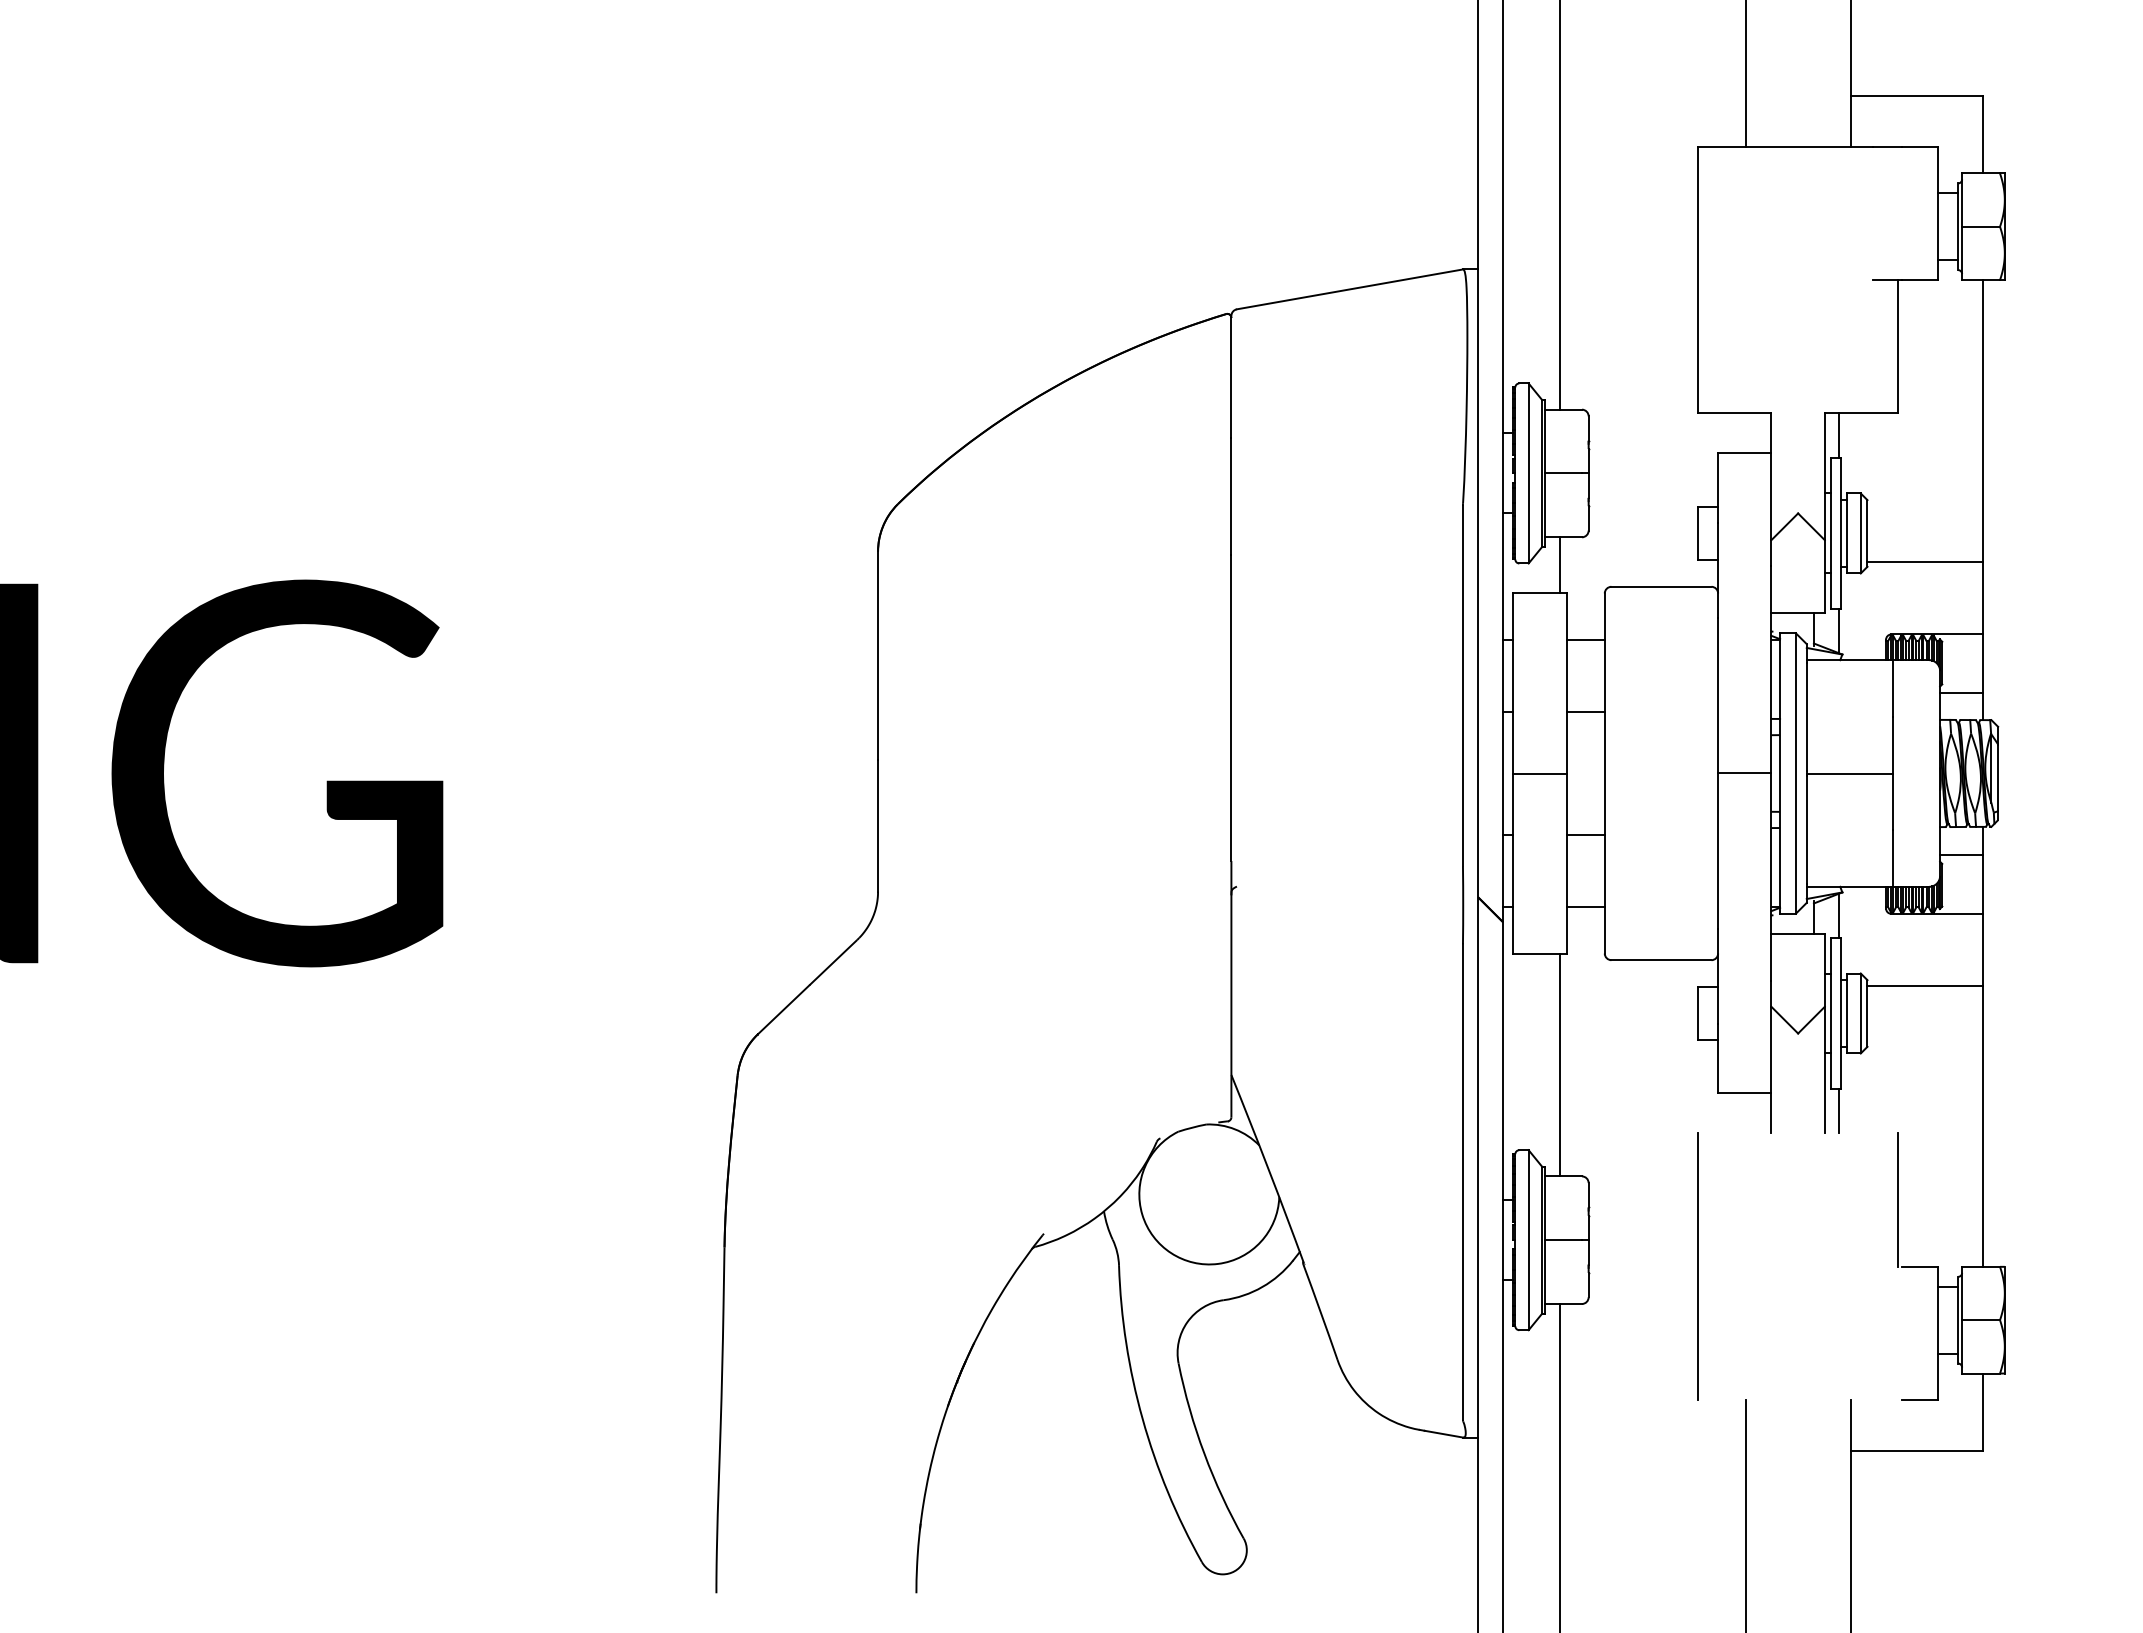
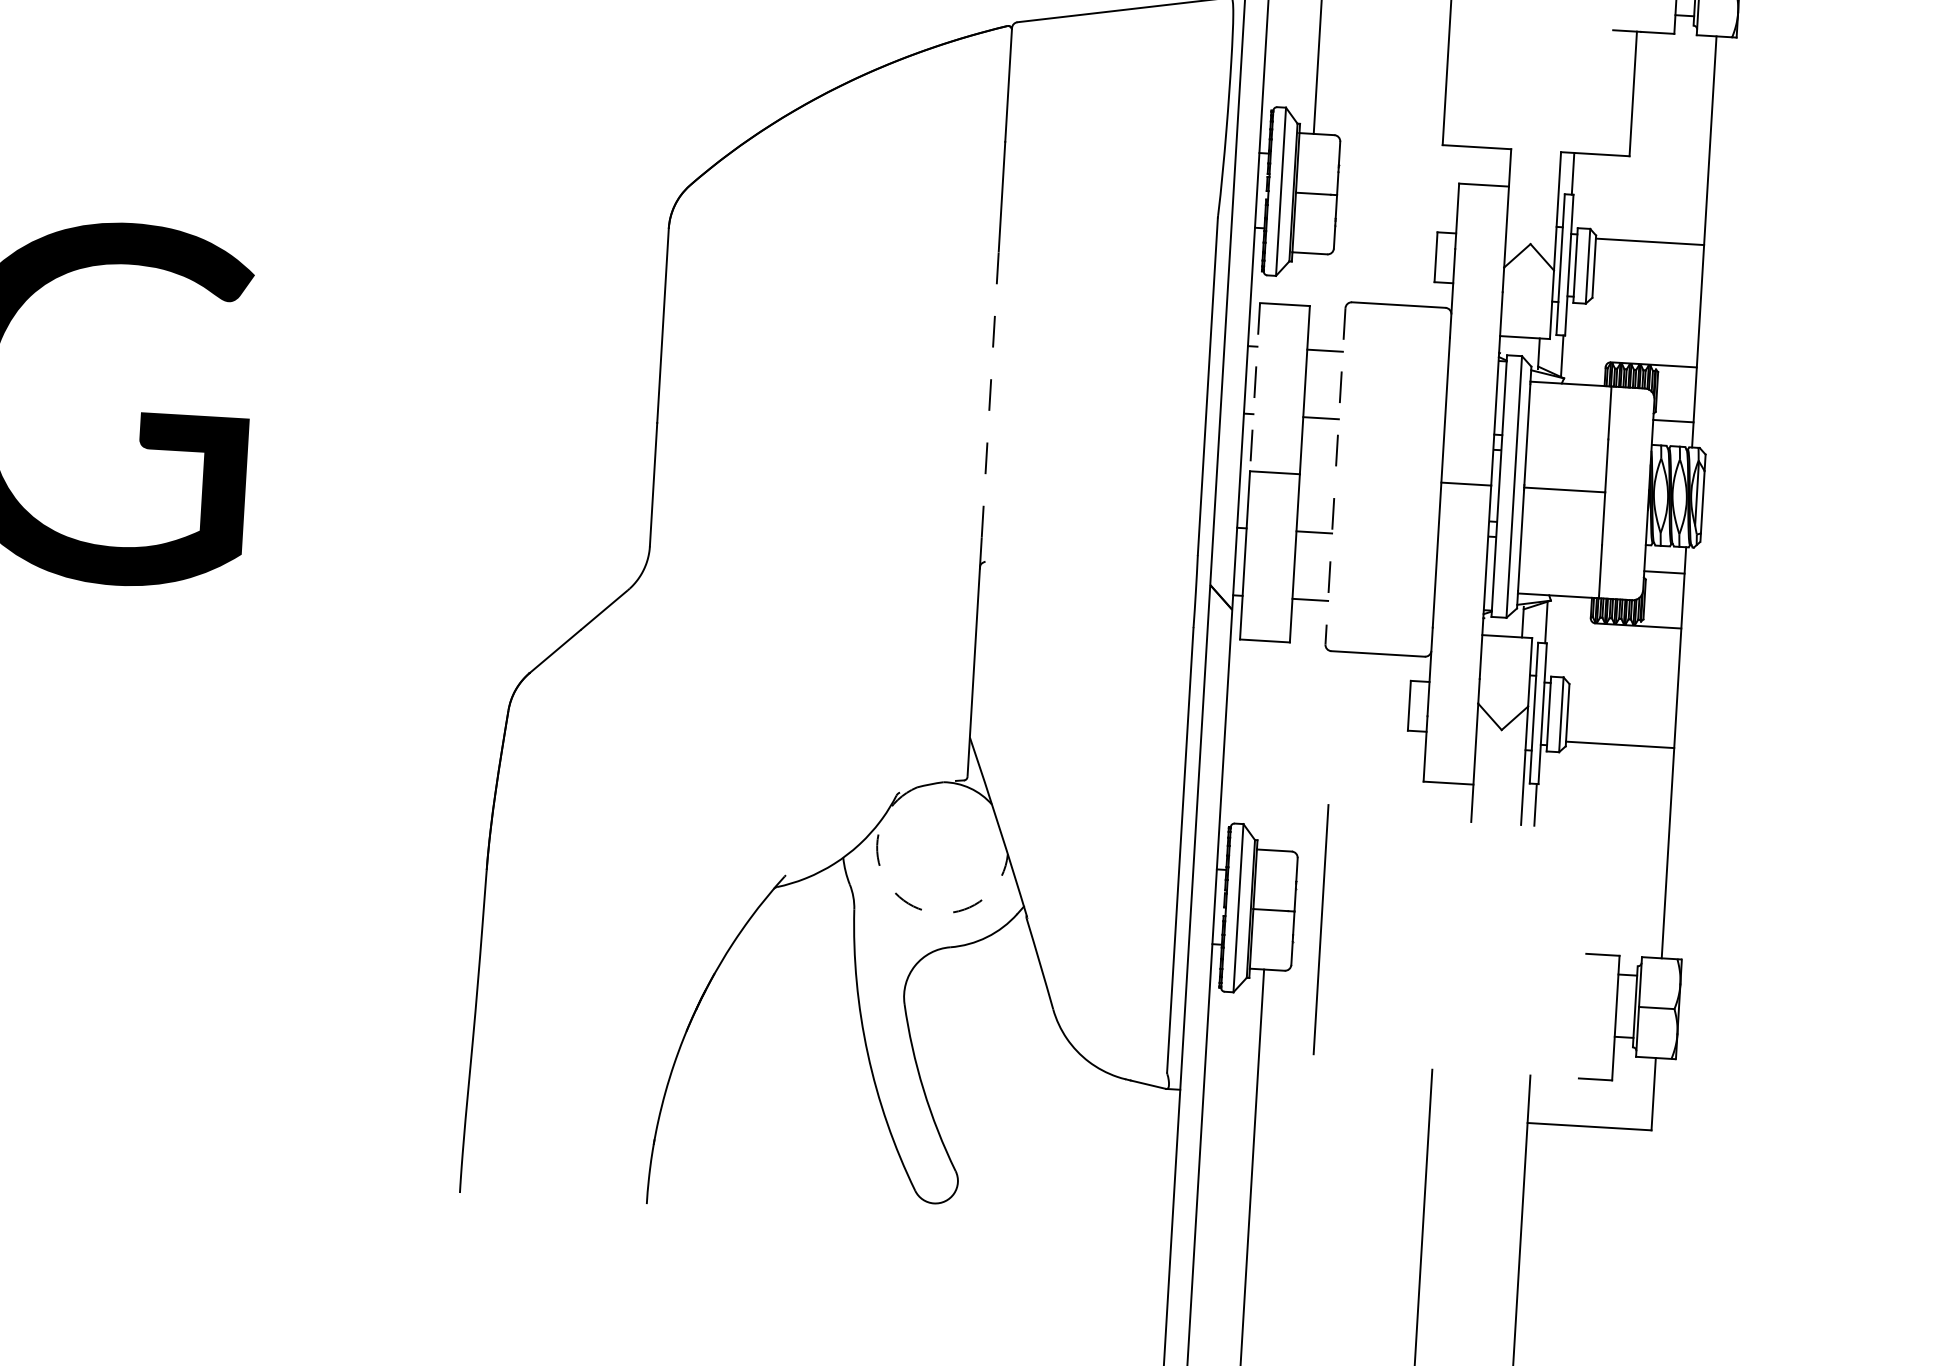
line: (1925, 562) -> (1650, 241), moved
line: (1559, 565) -> (1304, 279), removed
line: (1513, 683) -> (1255, 387), solid -> dashed
line: (1231, 707) -> (990, 393), solid -> dashed
line: (1604, 774) -> (1335, 477), solid -> dashed
line: (1925, 985) -> (1620, 744), moved
line: (1559, 1064) -> (1277, 745), removed
line: (1898, 1199) -> (1586, 890), removed
arc: (1171, 1253) -> (904, 900), solid -> dashed
line: (1697, 1266) -> (1320, 929), moved

